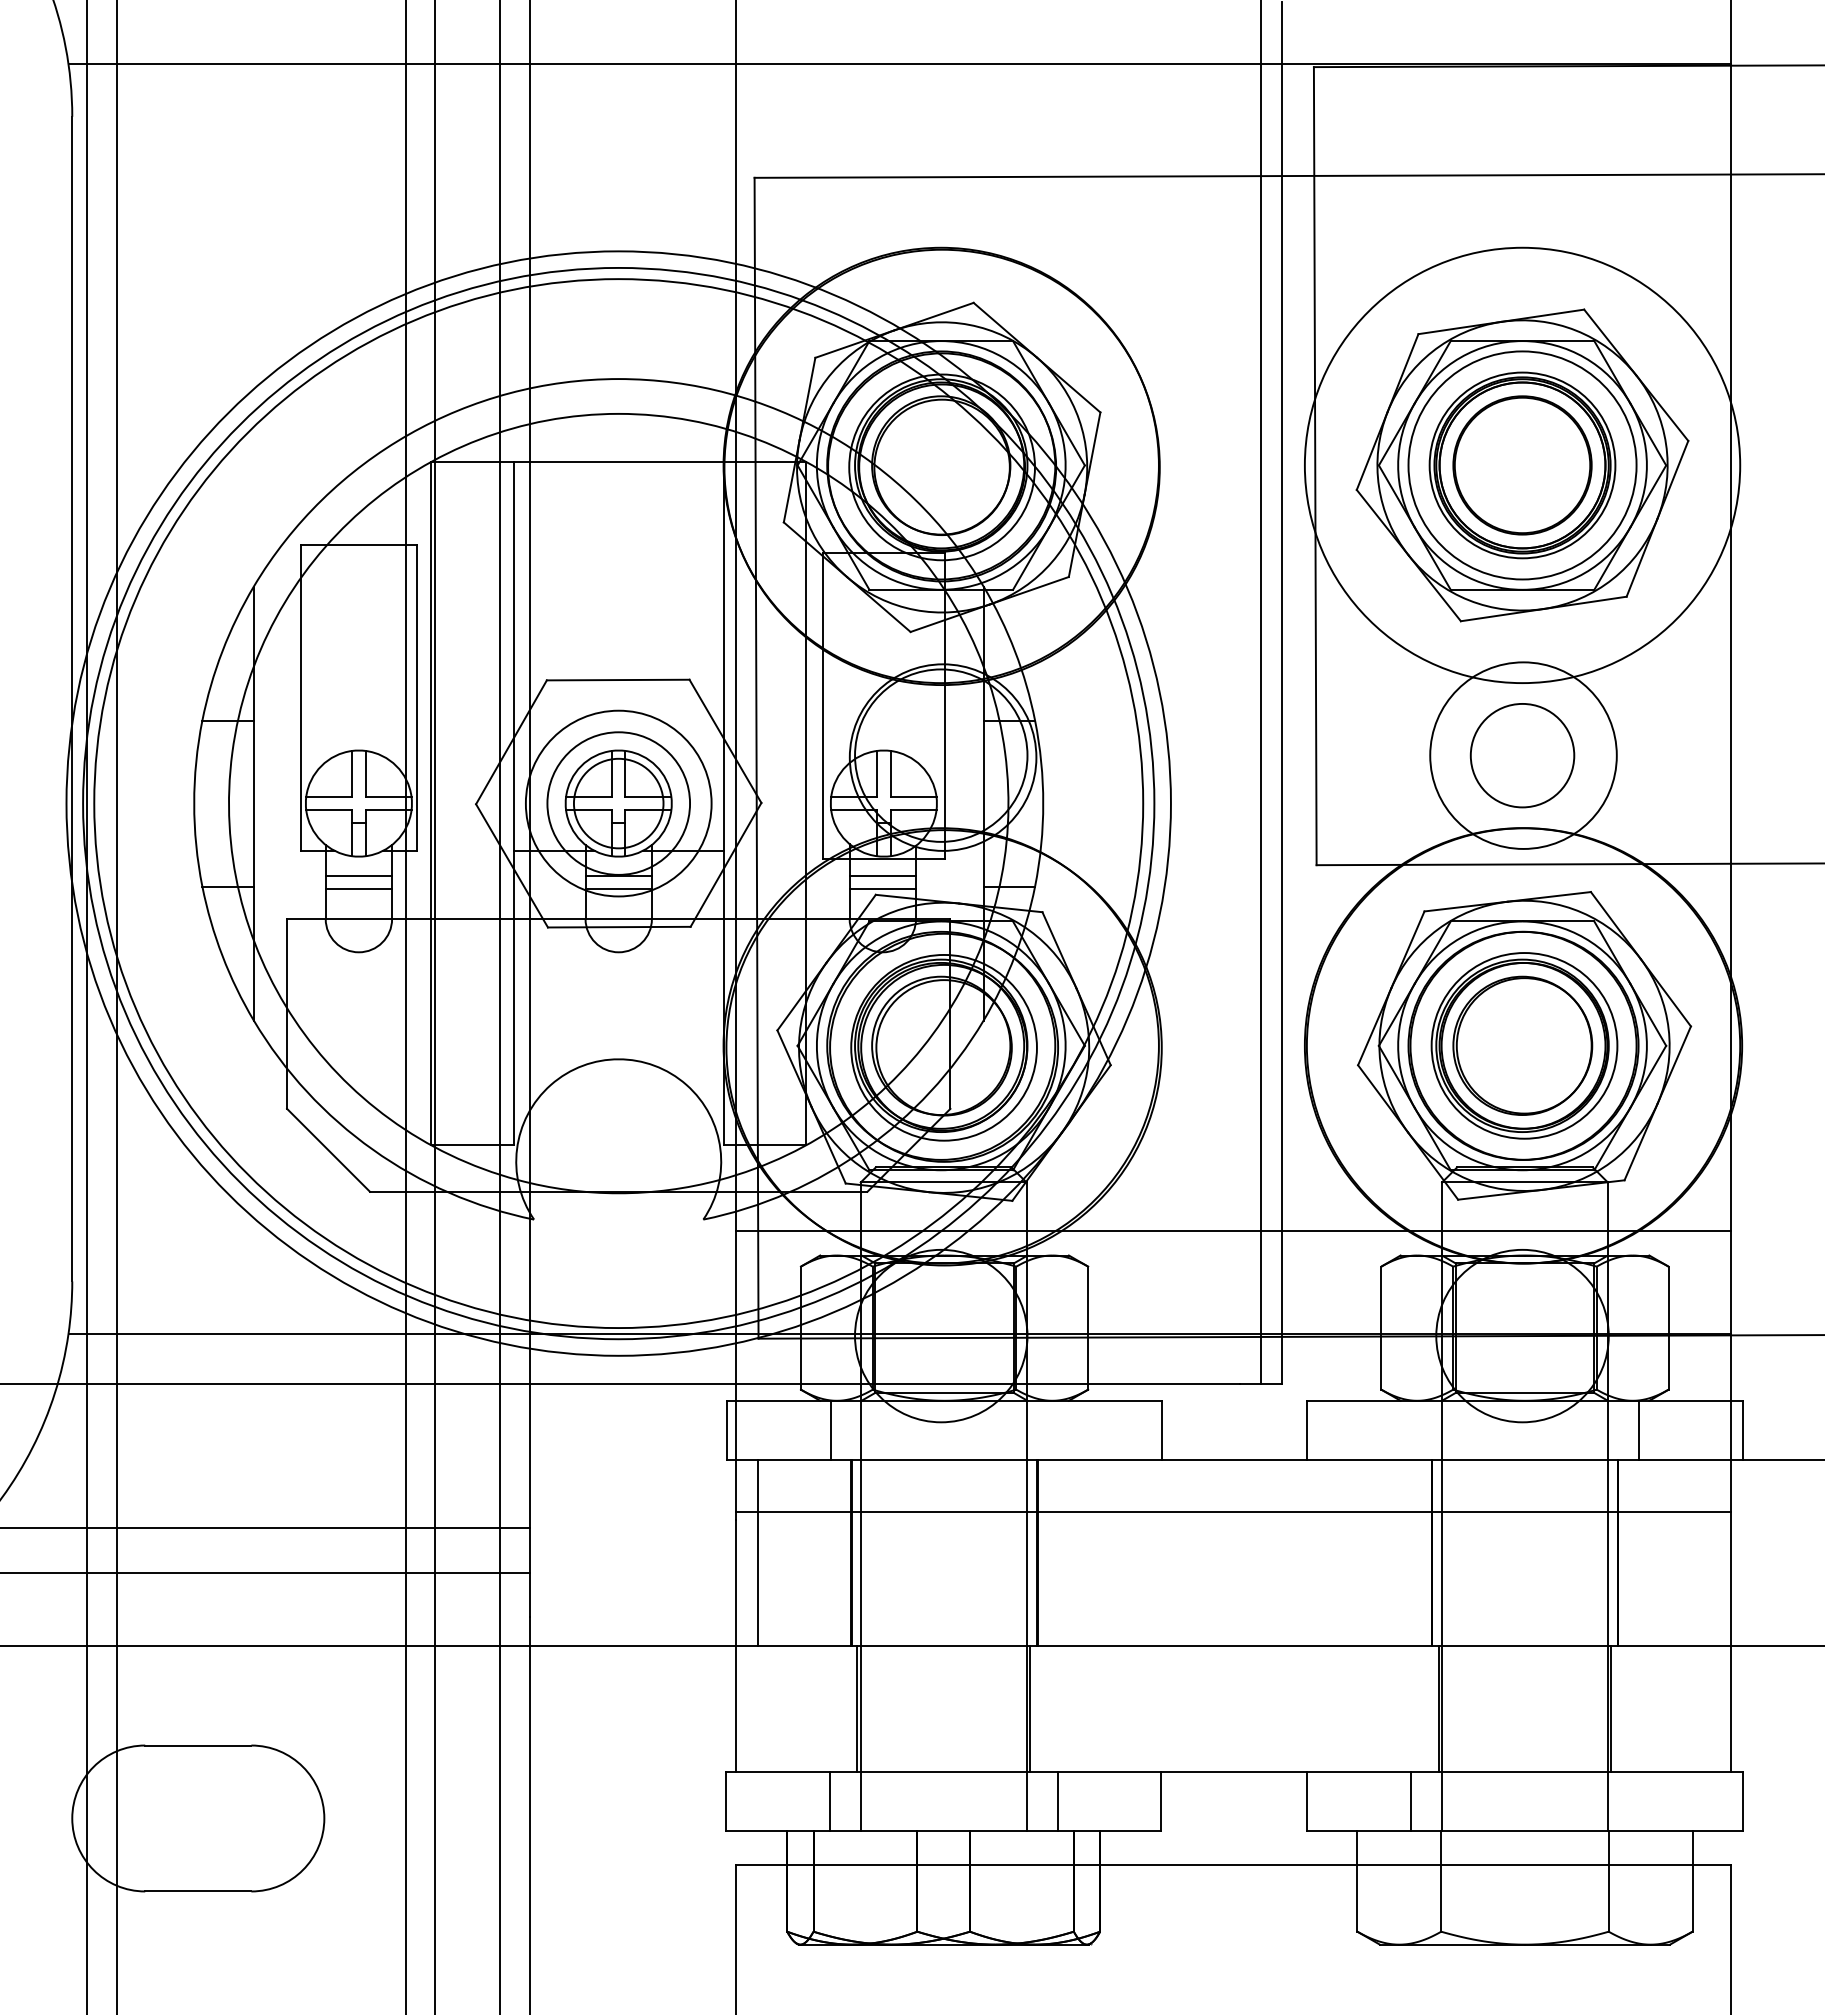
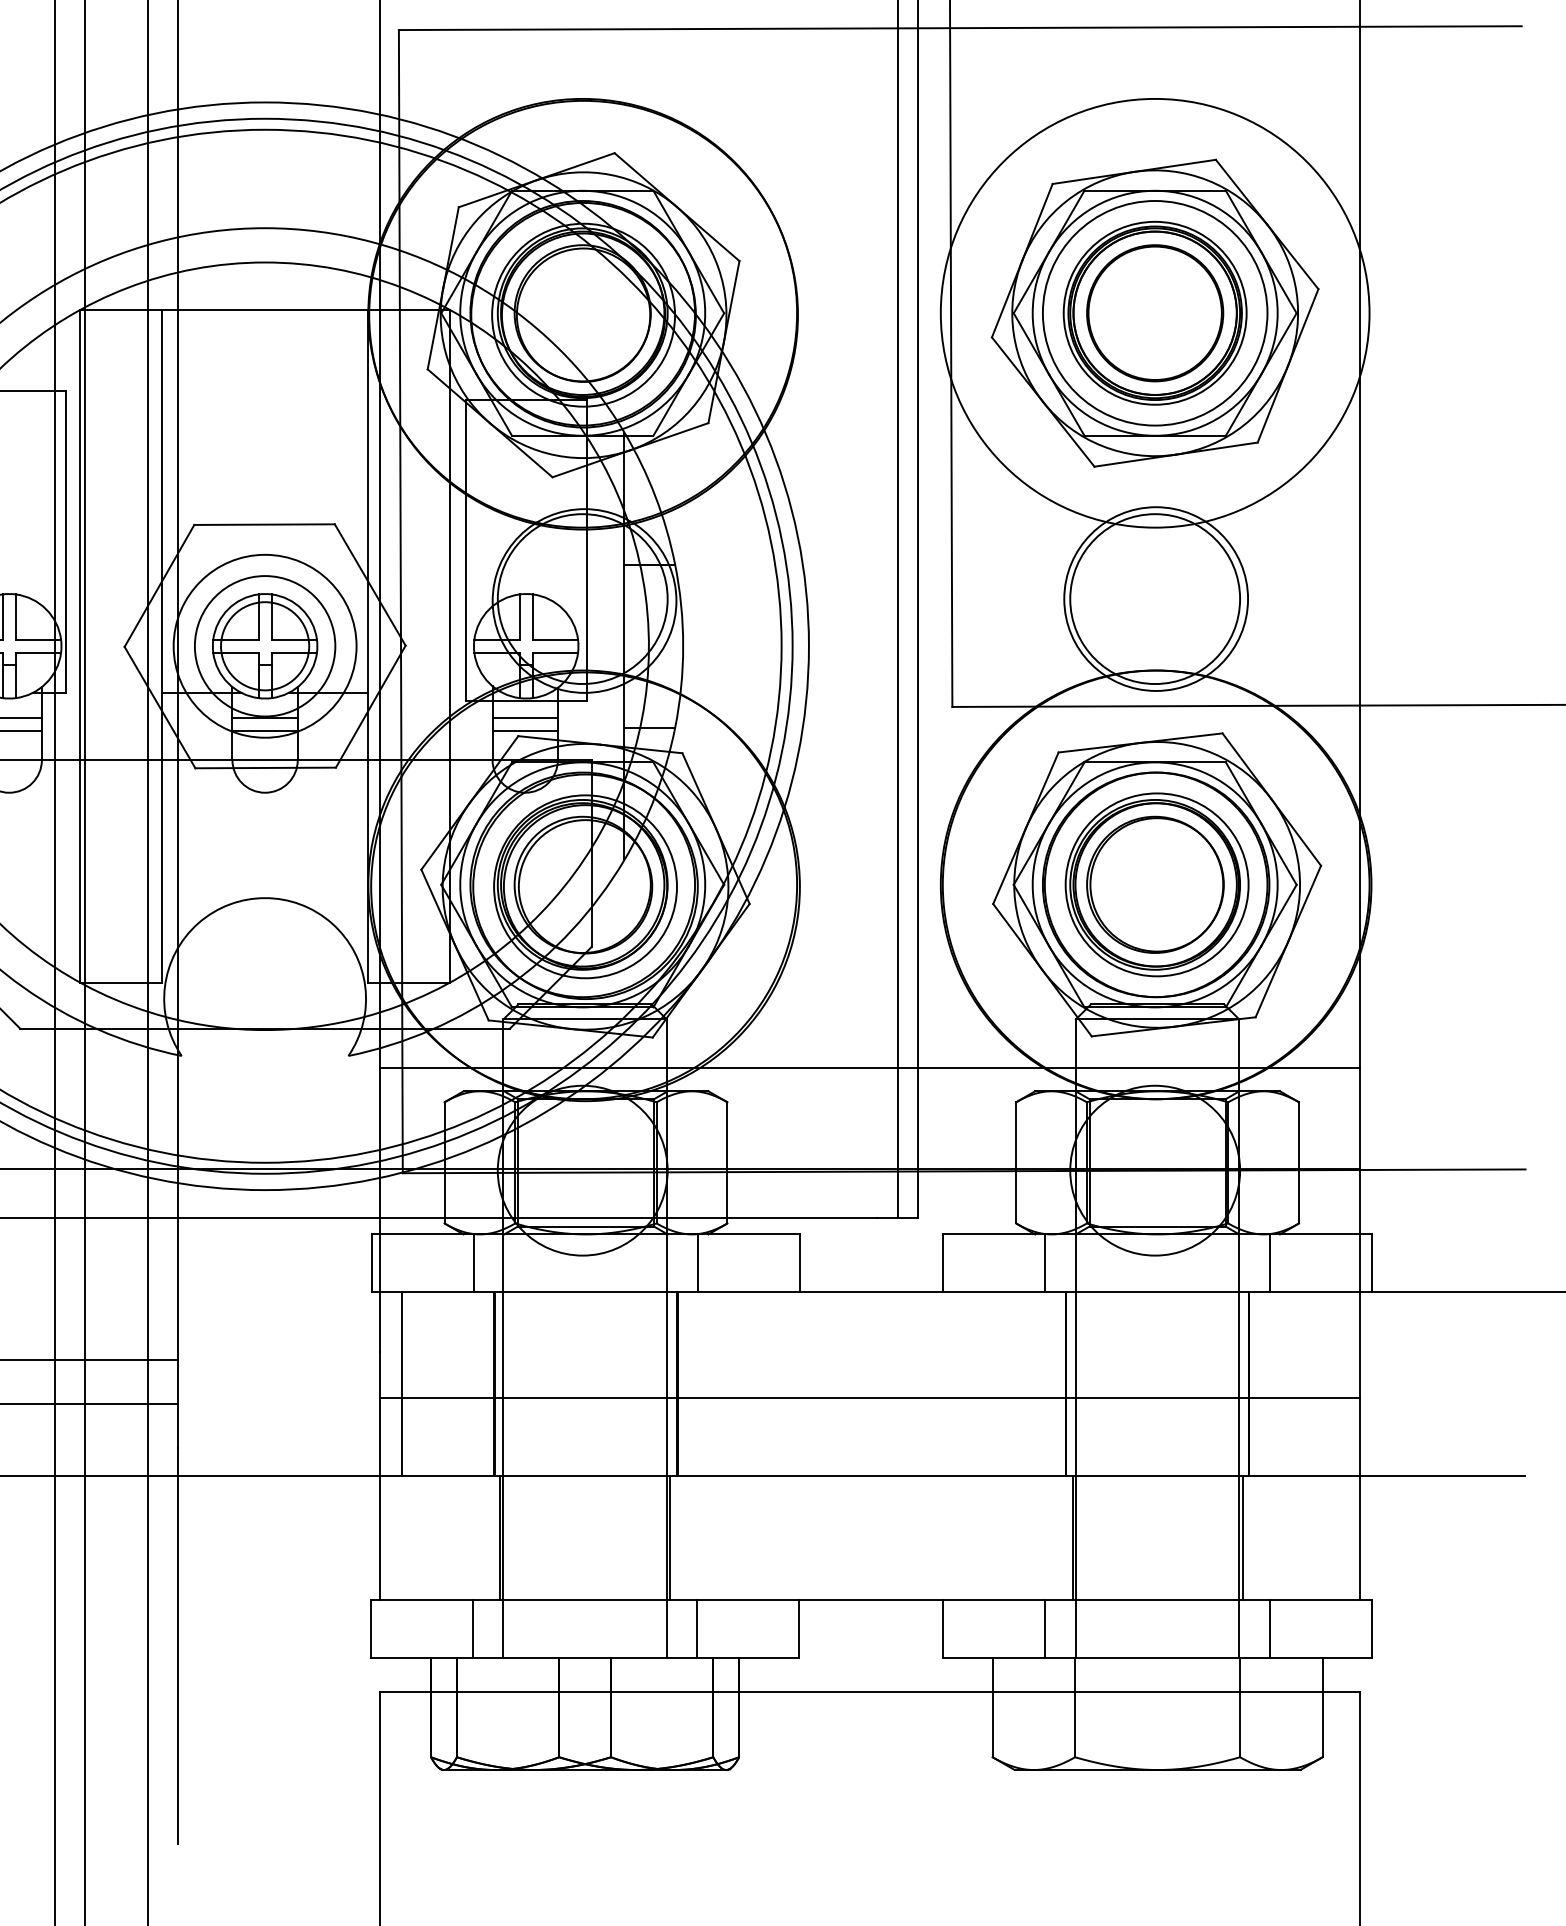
circle: (1522, 755) -> (1155, 598), size x1.67
line: (1058, 1429) -> (698, 1262), added
line: (1410, 1429) -> (1044, 1262), added
line: (1232, 1511) -> (869, 1397), moved
line: (1638, 1800) -> (1269, 1628), added

